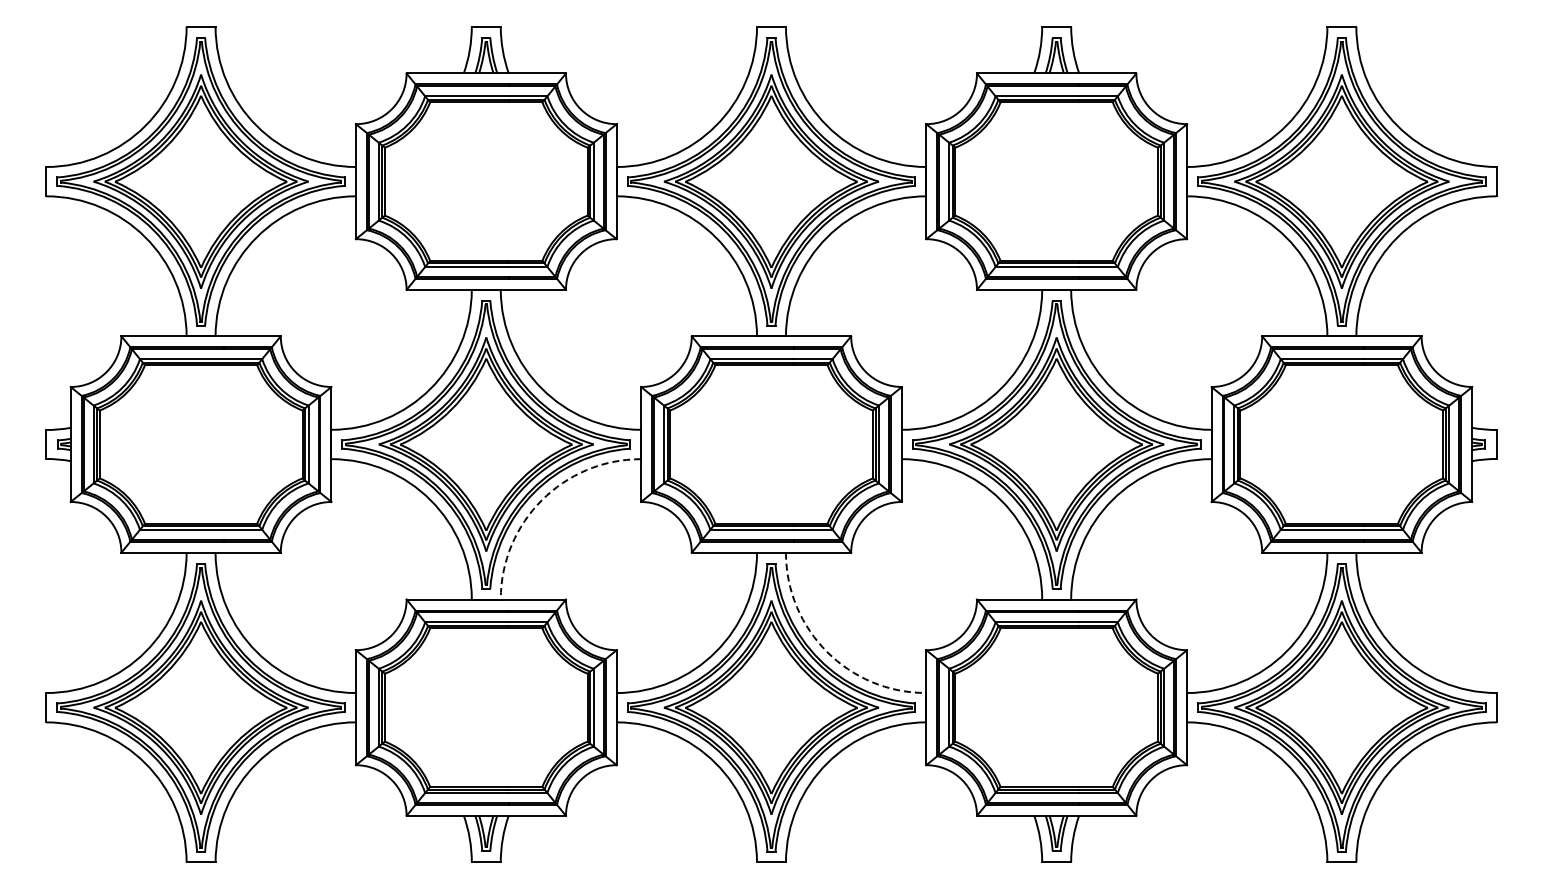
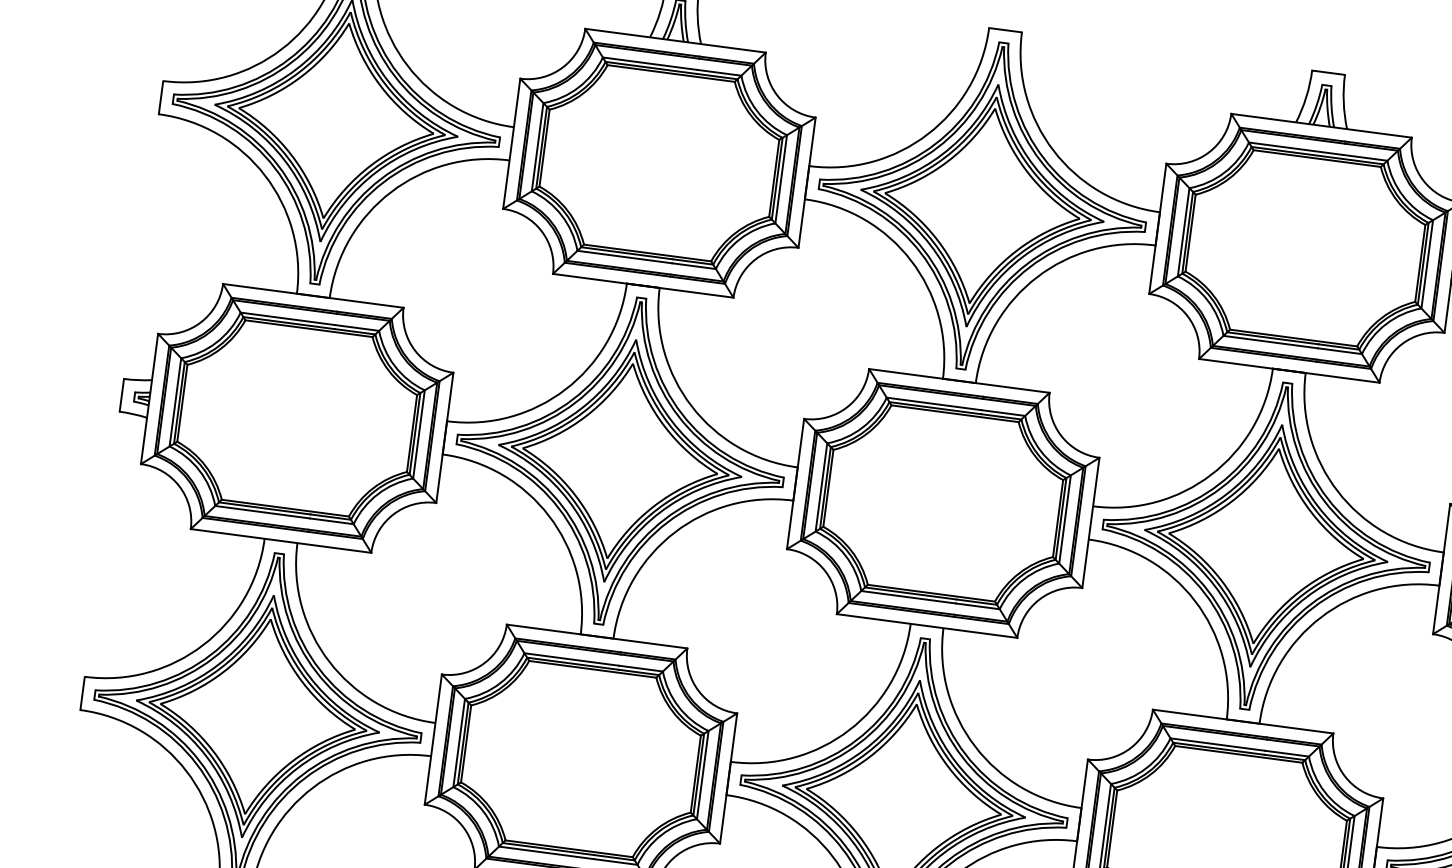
arc: (541, 500) -> (674, 532), dashed -> solid
arc: (827, 651) -> (975, 746), dashed -> solid

